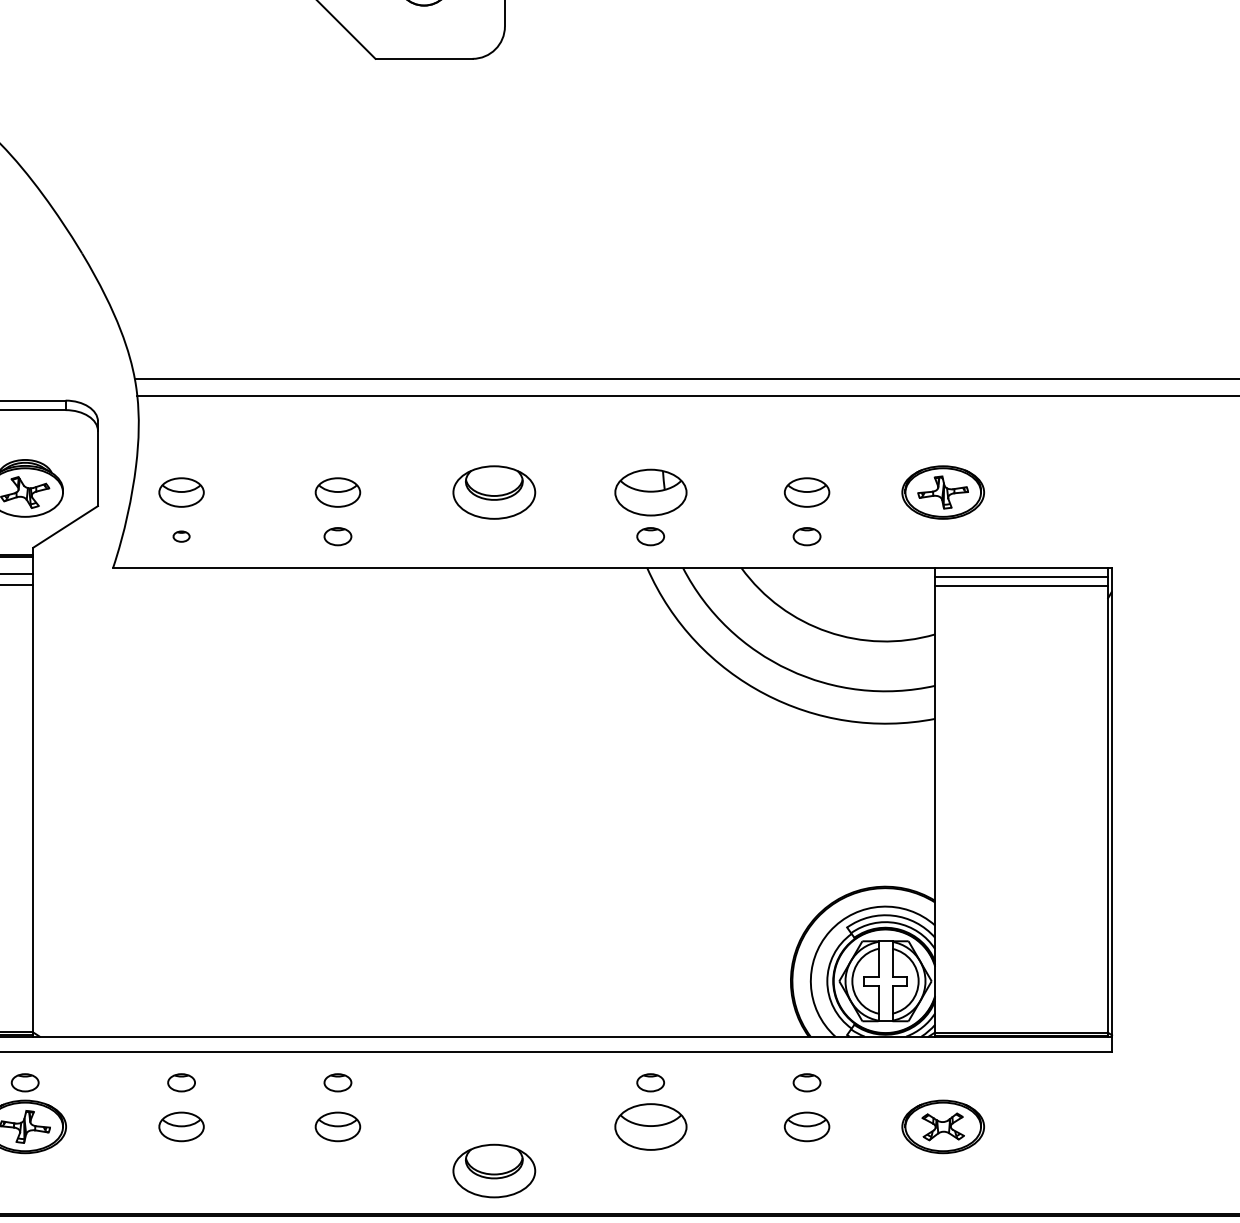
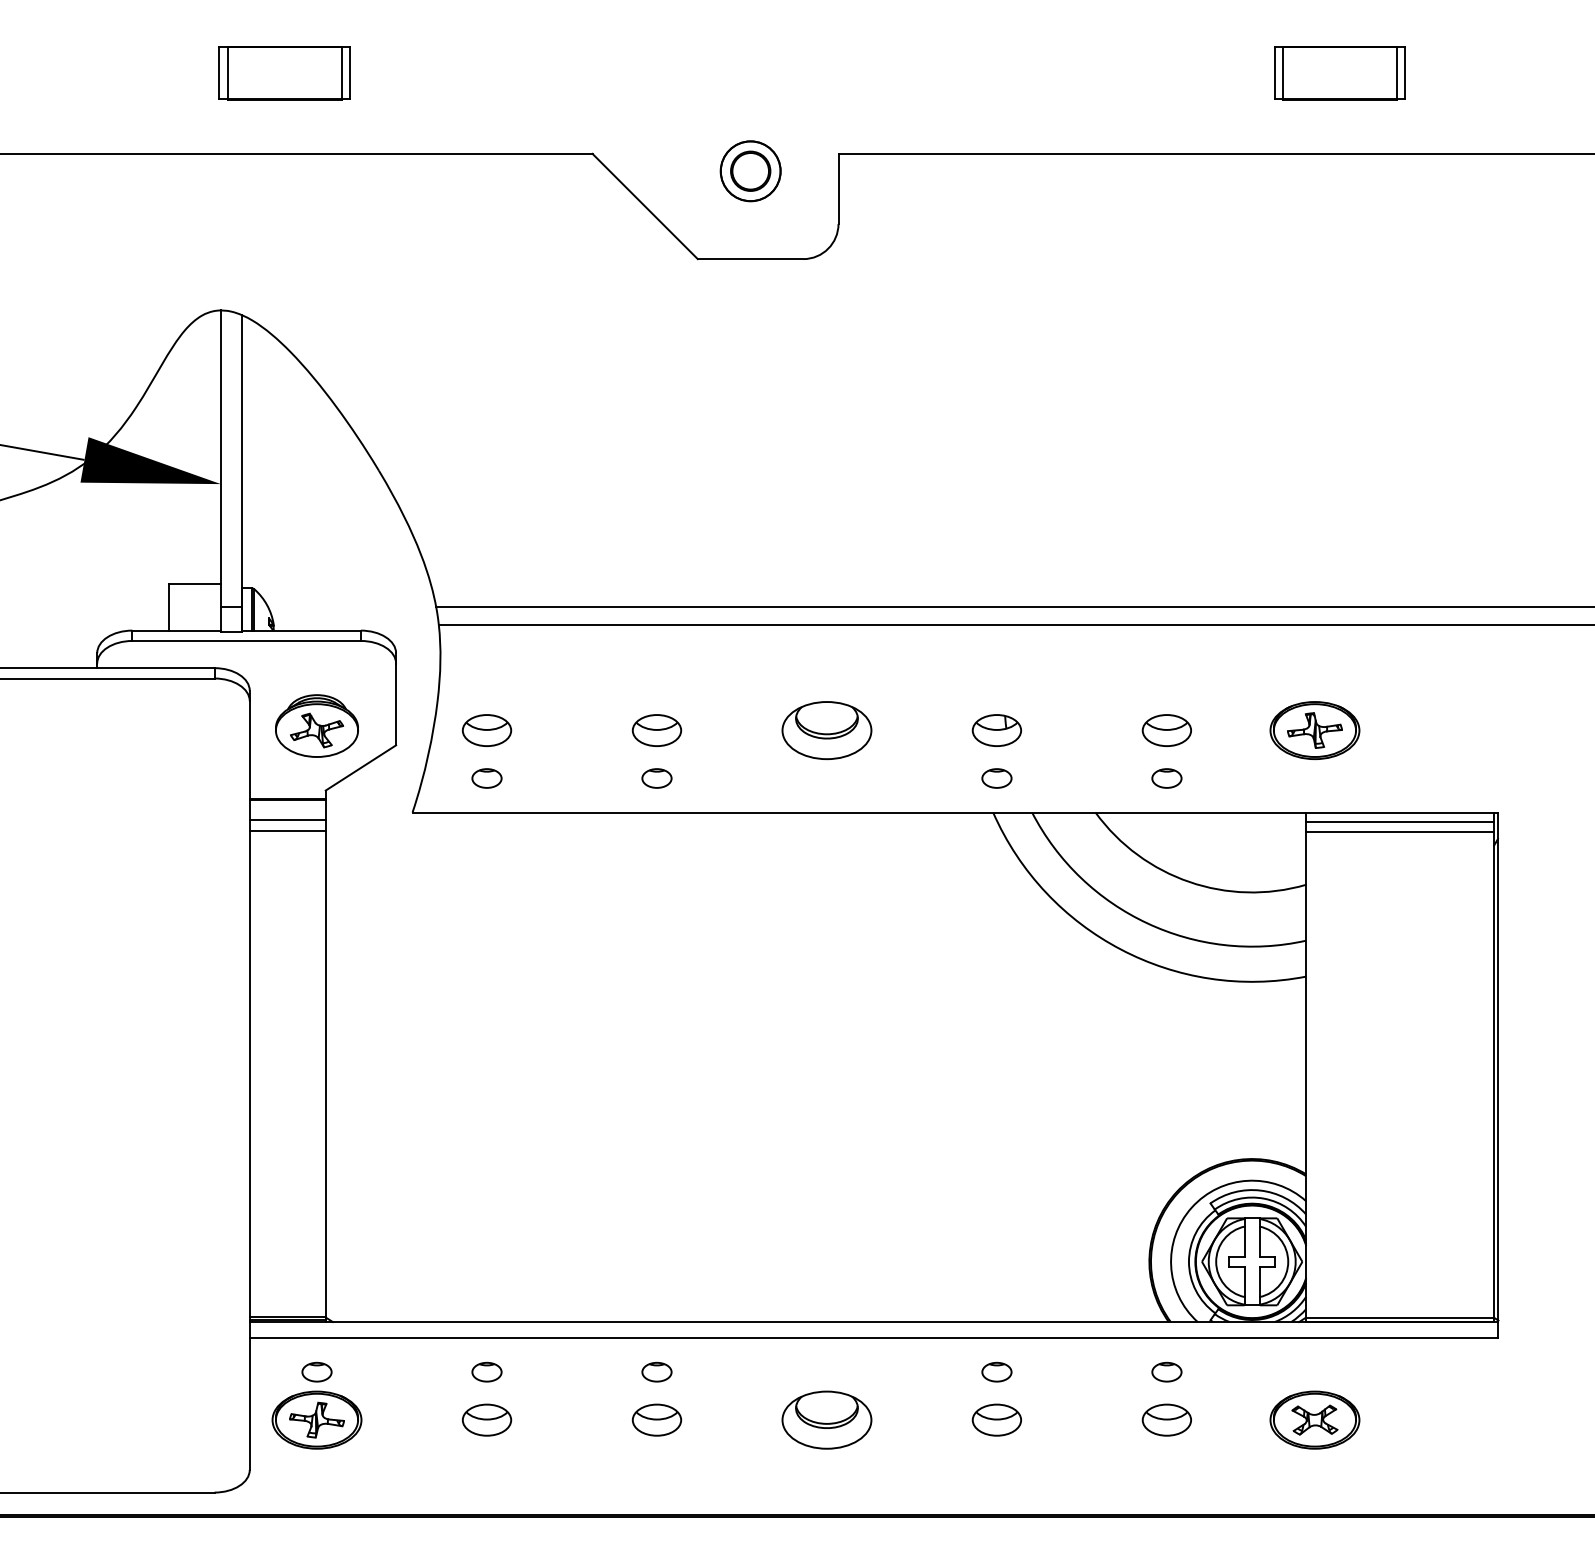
part: (650, 492) -> (996, 730), size x0.62
part: (181, 536) -> (486, 778), size x1.67
part: (650, 1126) -> (996, 1419), size x0.62
part: (493, 1170) -> (826, 1419), moved

